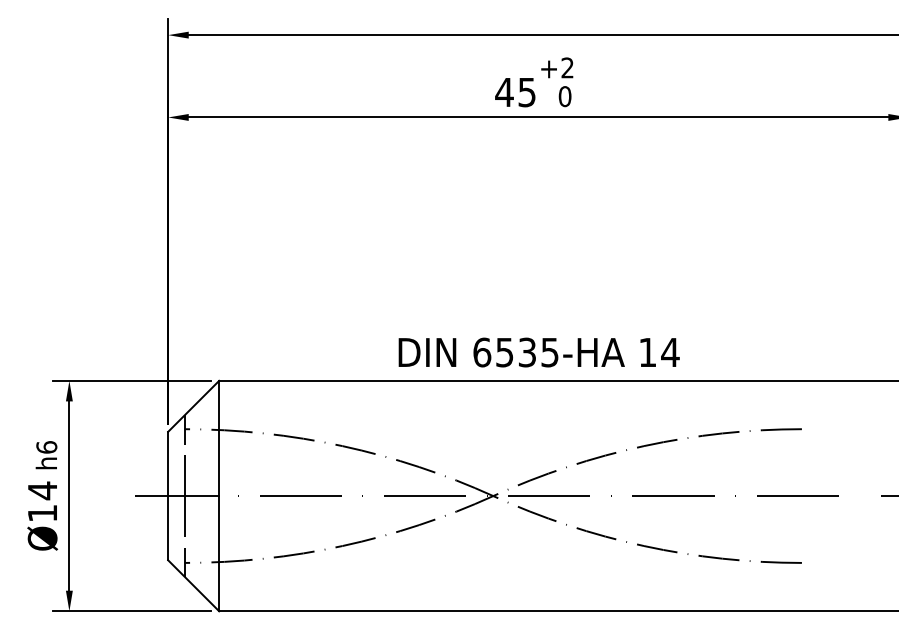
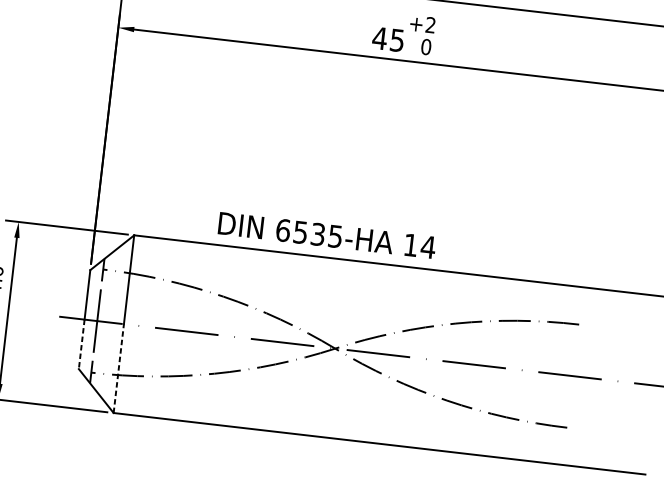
text: (538, 352) -> (326, 235), moved
line: (168, 528) -> (81, 344), solid -> dashed
line: (219, 553) -> (119, 368), solid -> dashed

